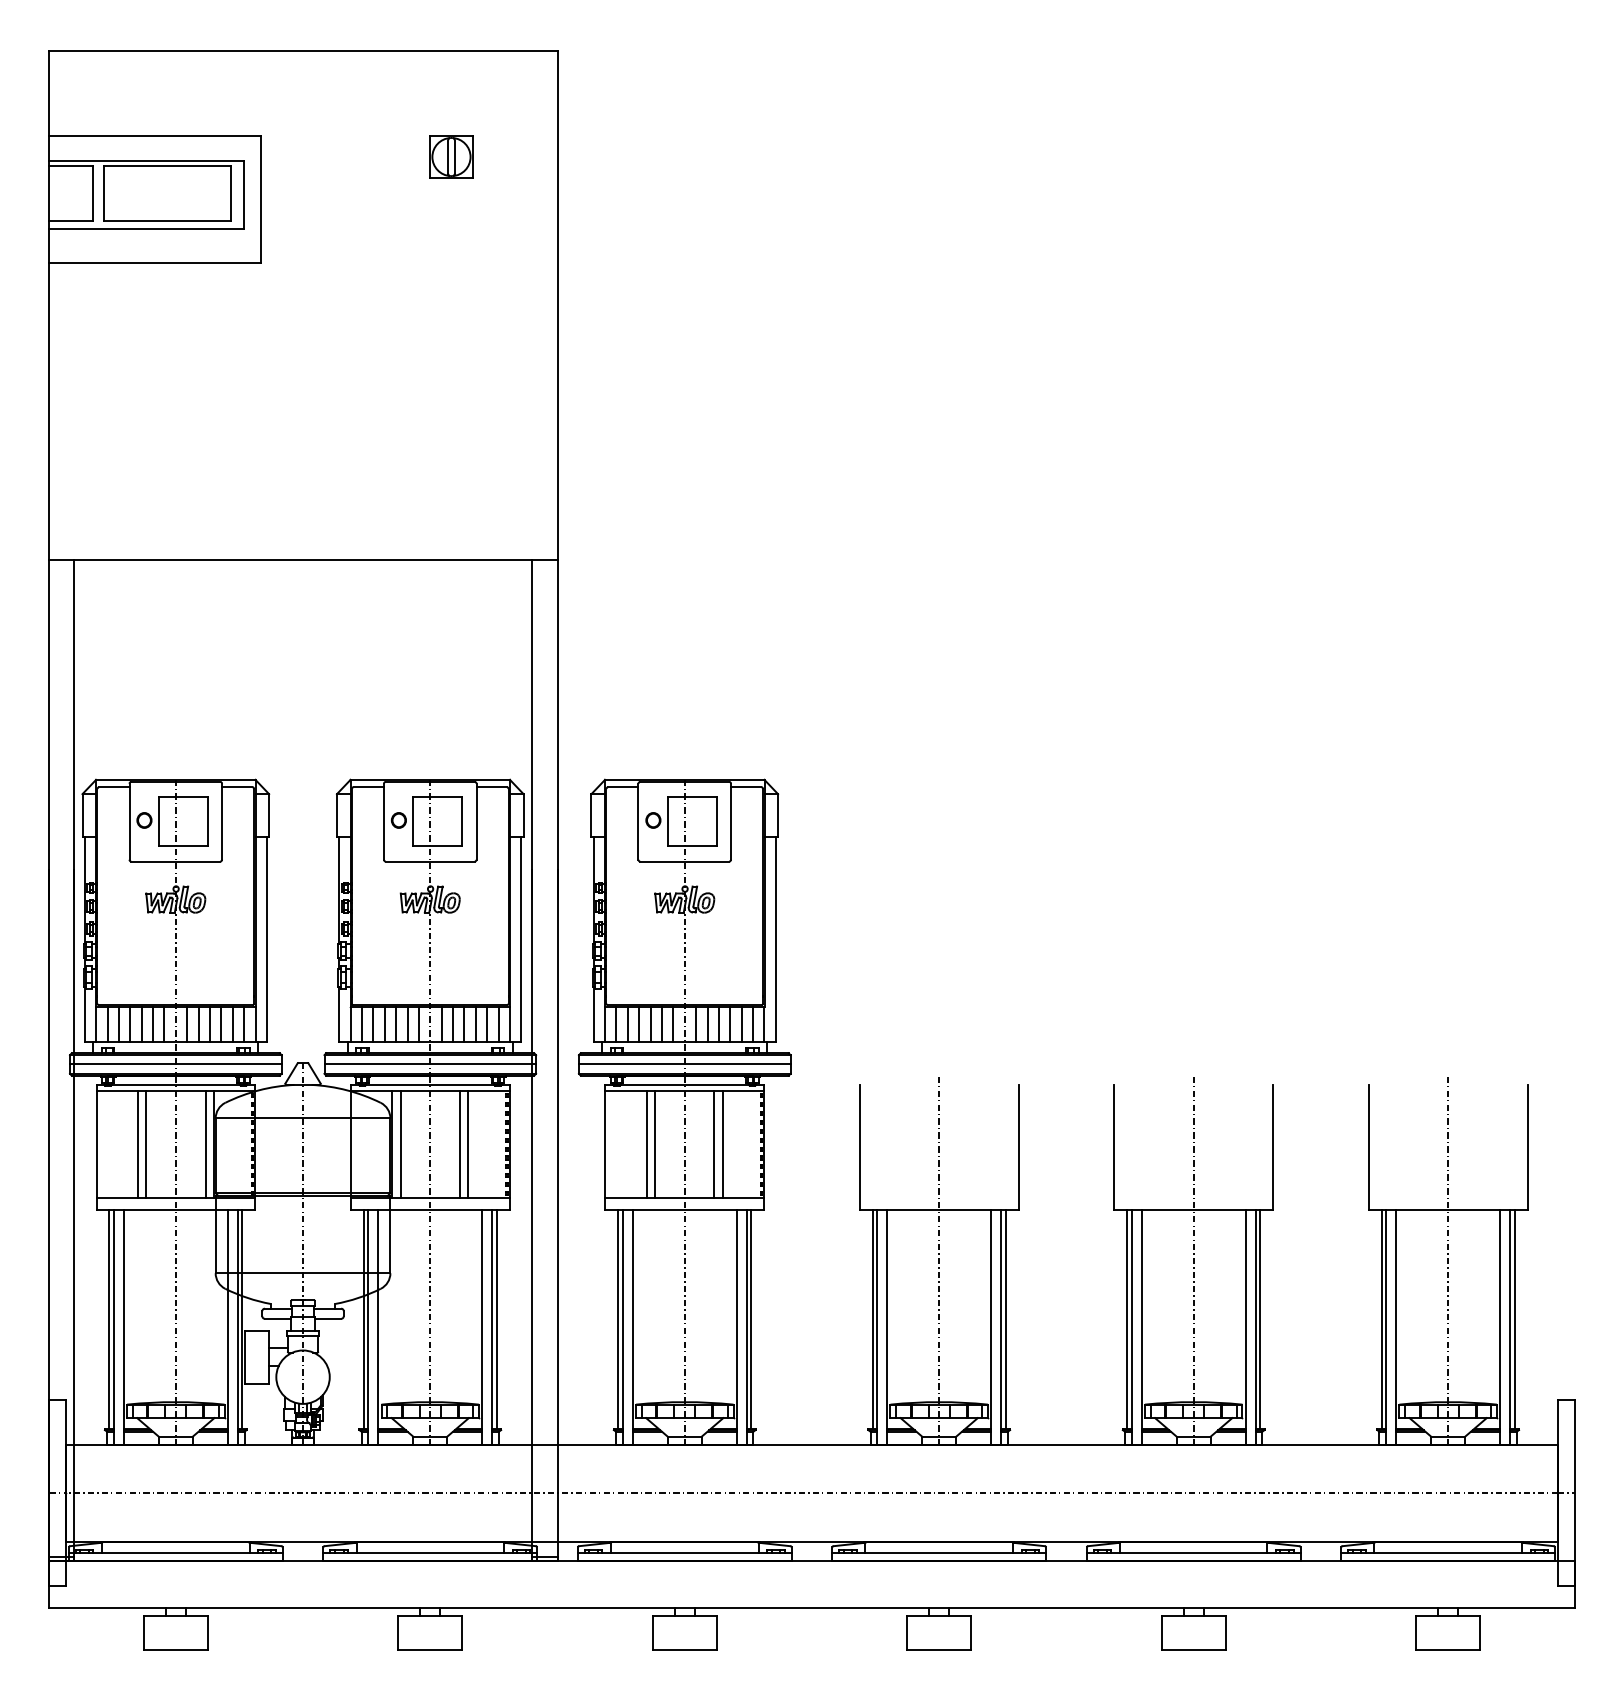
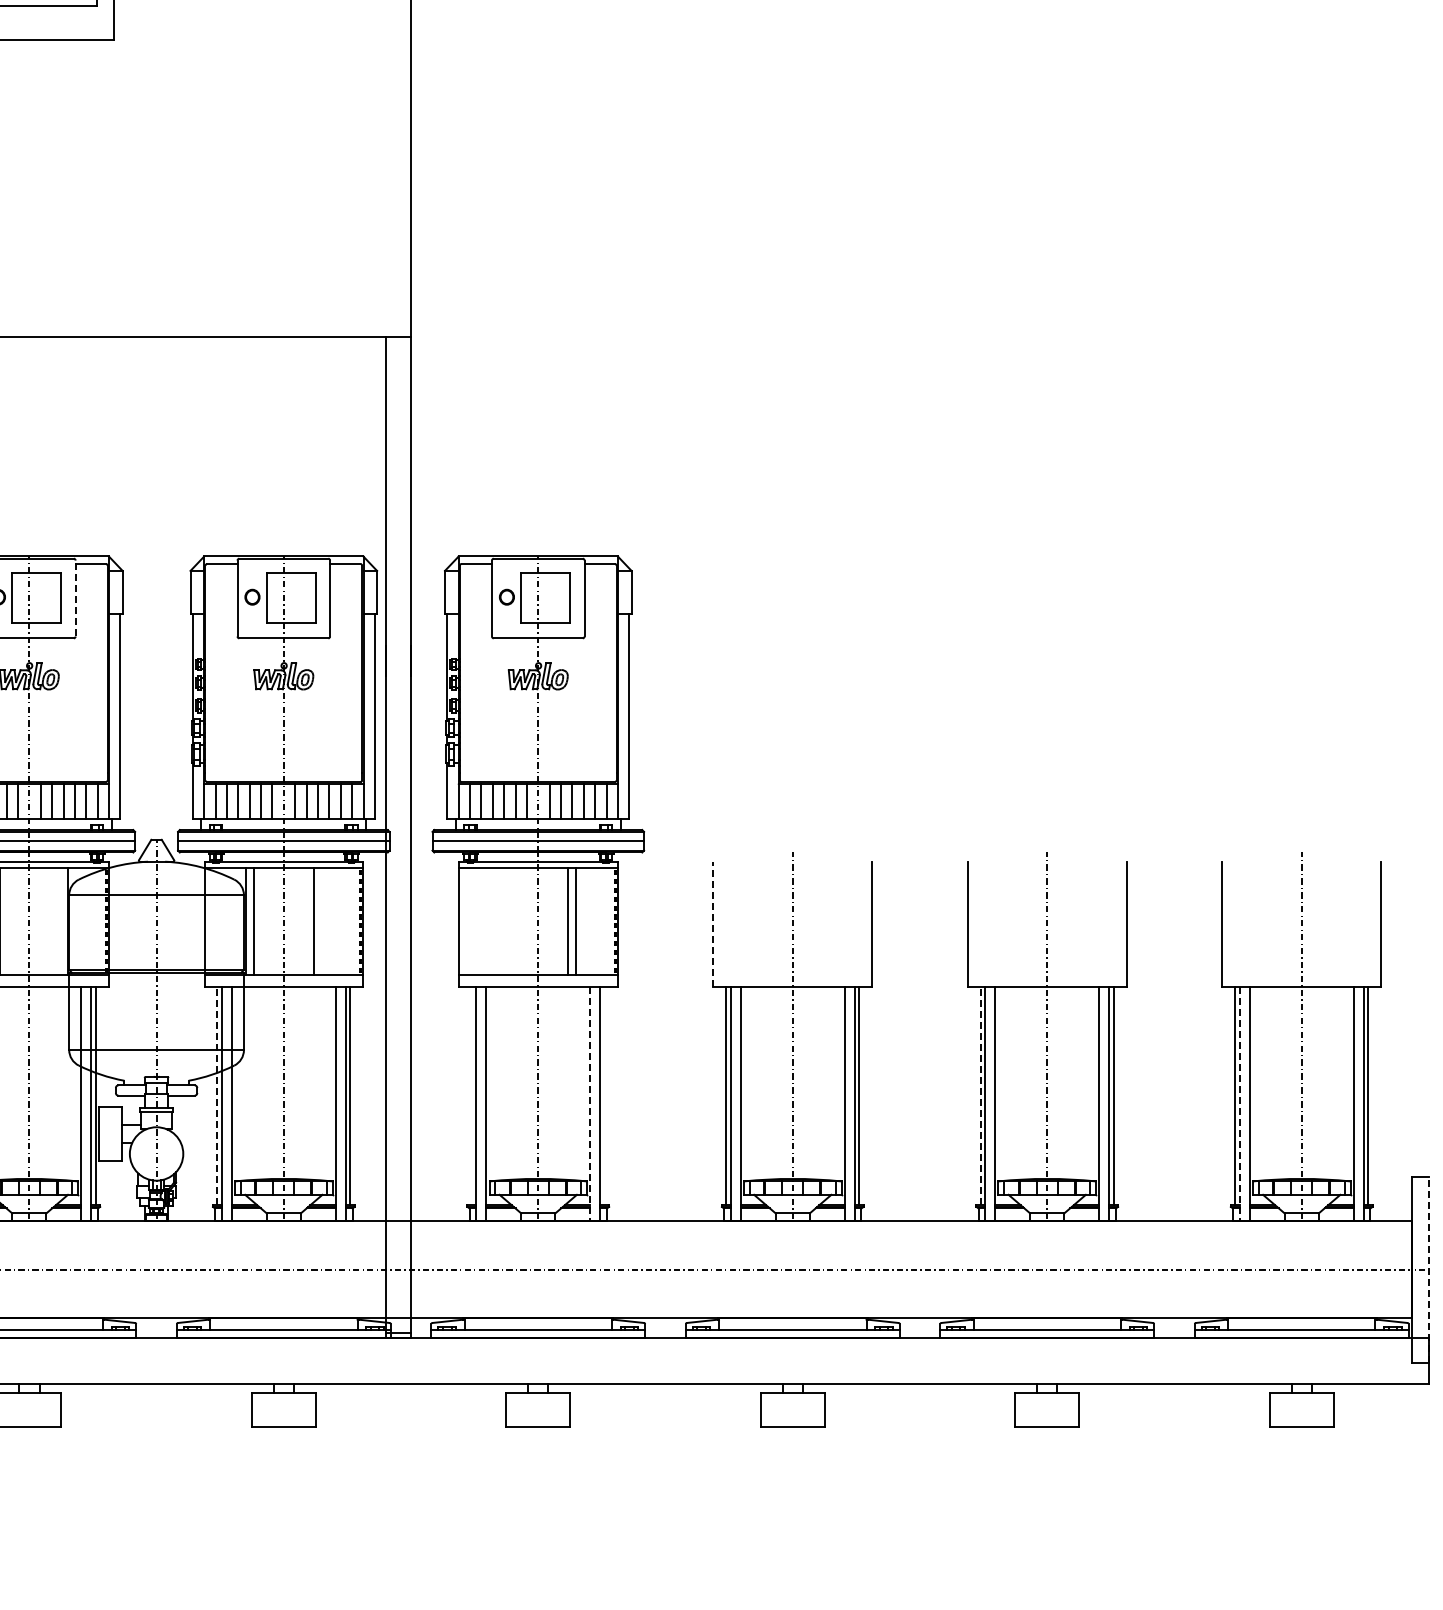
line: (222, 821) -> (76, 598), solid -> dashed
line: (205, 1144) -> (59, 921), removed
line: (468, 1144) -> (322, 921), removed
line: (646, 1144) -> (500, 921), removed
line: (655, 1144) -> (509, 921), removed
line: (859, 1147) -> (713, 924), solid -> dashed
line: (363, 1319) -> (217, 1096), solid -> dashed
line: (618, 1319) -> (472, 1096), removed
line: (751, 1319) -> (605, 1096), removed
line: (1127, 1319) -> (981, 1096), solid -> dashed
line: (736, 1328) -> (590, 1105), solid -> dashed
line: (1386, 1328) -> (1240, 1105), solid -> dashed
line: (1575, 1492) -> (1429, 1269), solid -> dashed

